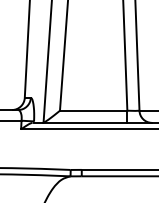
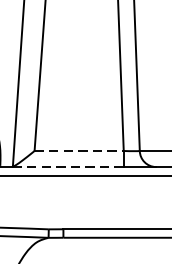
line: (93, 110) -> (78, 150), solid -> dashed
line: (84, 122) -> (67, 166), solid -> dashed

